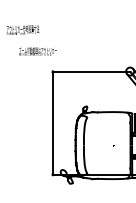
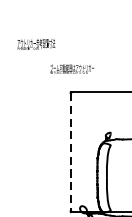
text: (37, 51) -> (71, 69), moved
line: (52, 123) -> (70, 152), solid -> dashed

